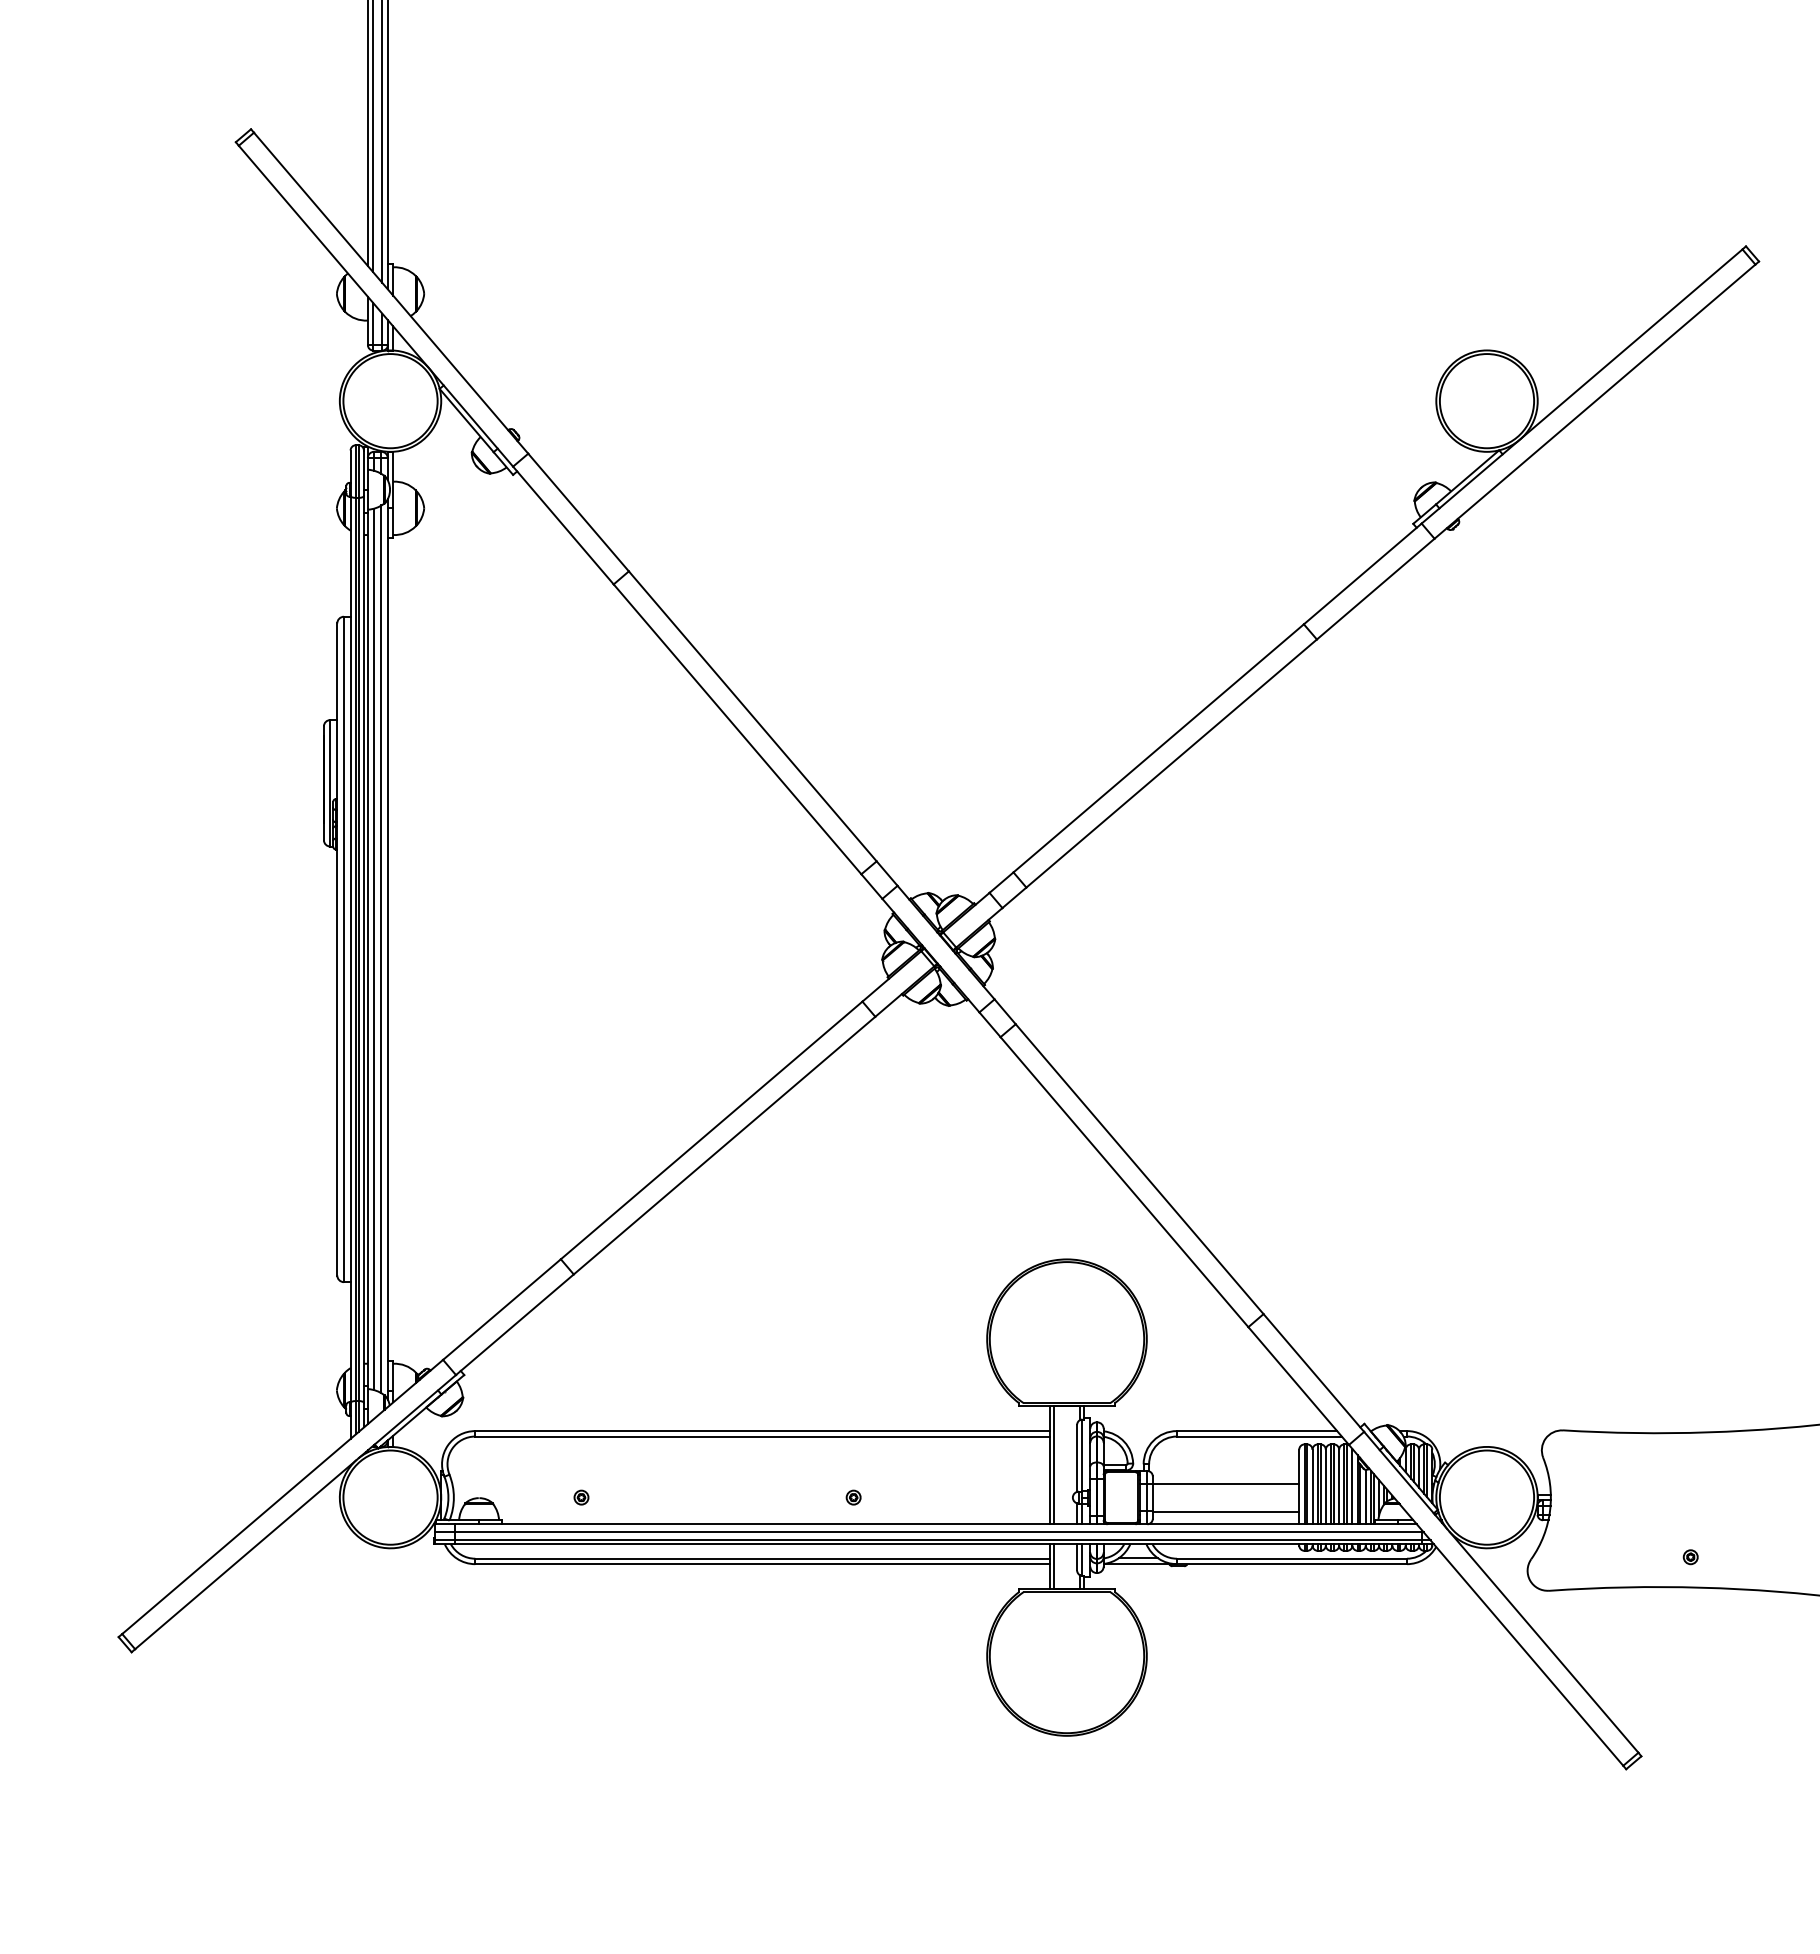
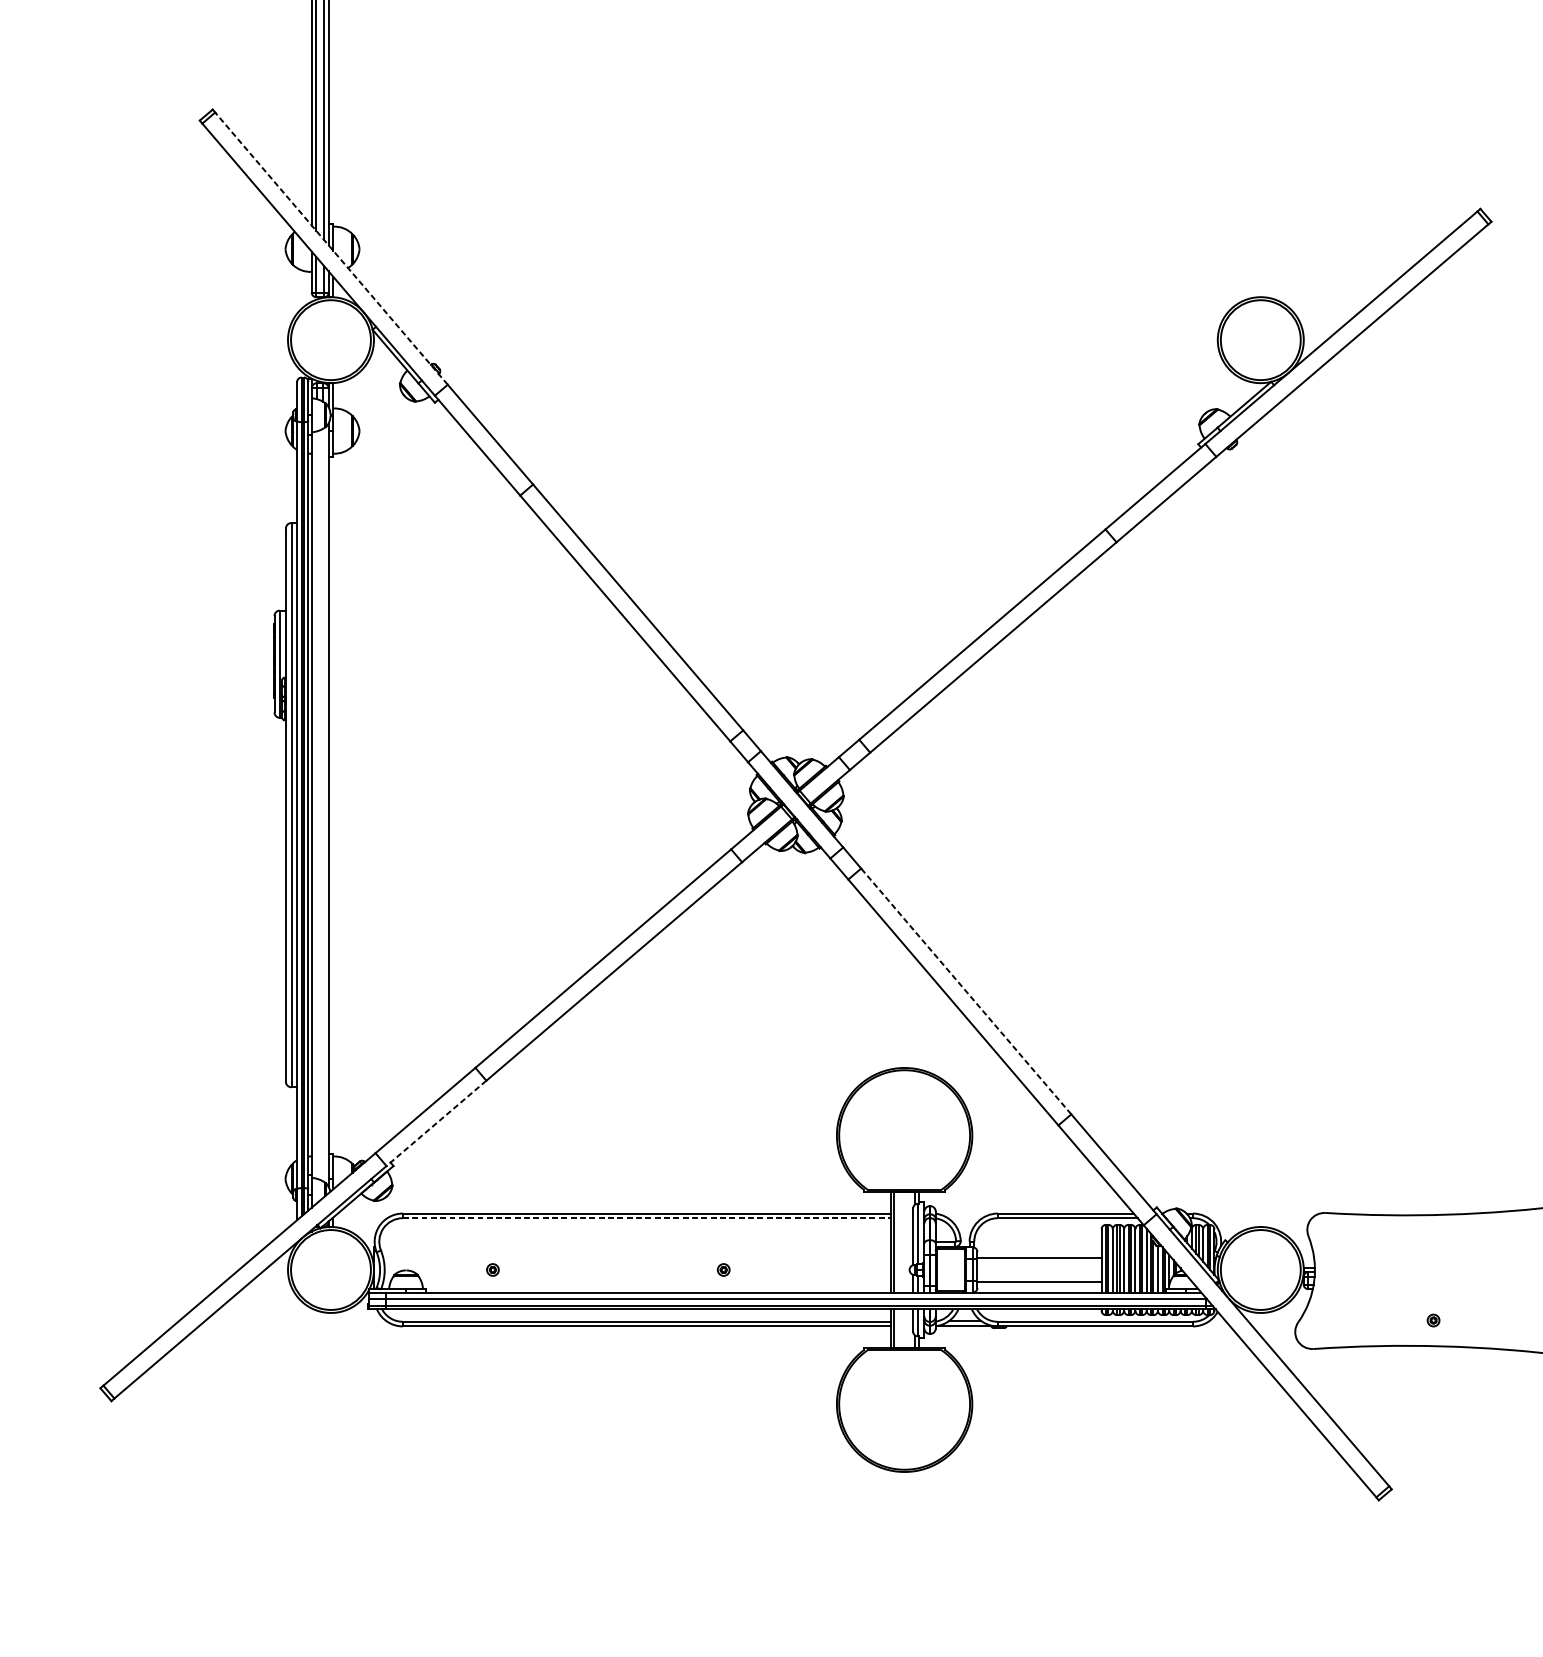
line: (390, 292) -> (330, 248), solid -> dashed
line: (374, 949) -> (317, 805), removed
line: (381, 949) -> (323, 805), removed
line: (1139, 1169) -> (966, 991), solid -> dashed
line: (514, 1325) -> (436, 1124), solid -> dashed
line: (762, 1436) -> (646, 1218), solid -> dashed

